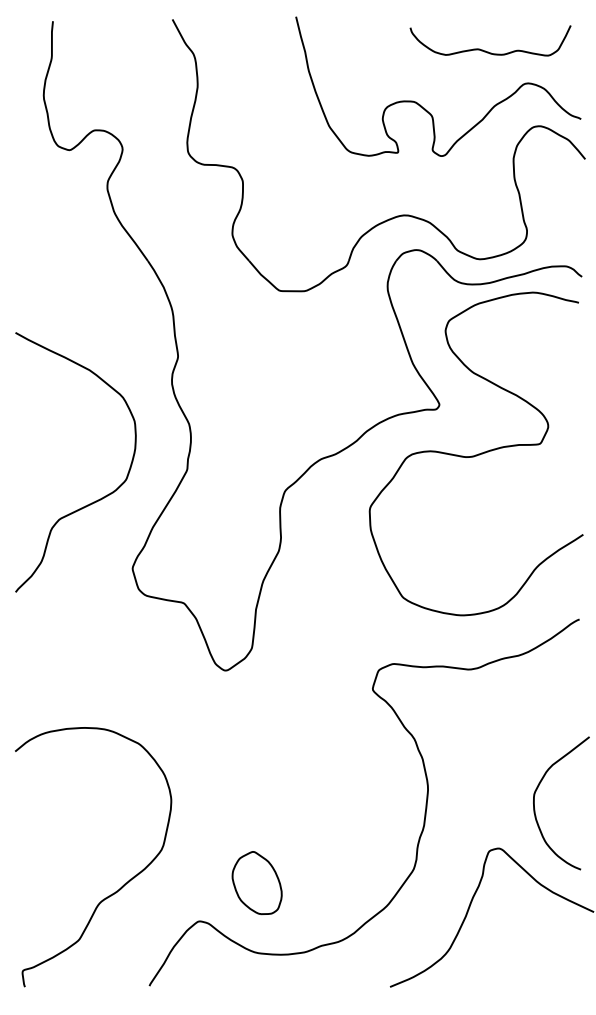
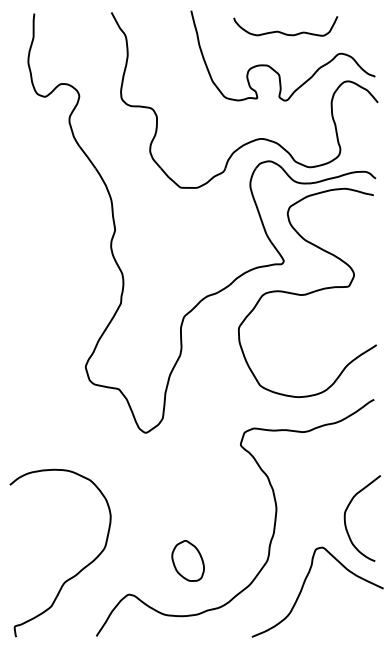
curve: (486, 50) -> (283, 32), moved
curve: (88, 502) -> (57, 324), removed
part: (256, 882) -> (187, 560), moved

